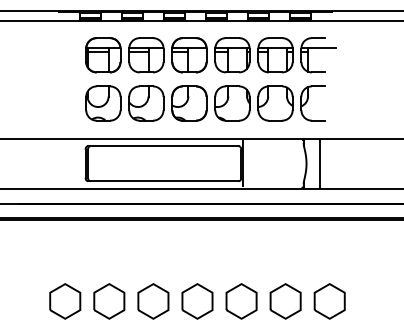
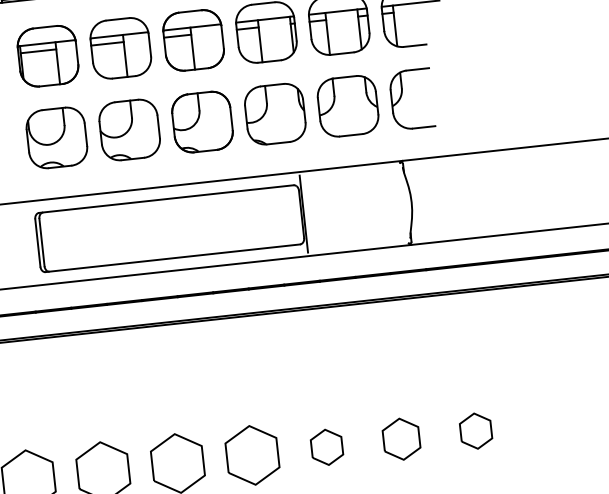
line: (319, 163) -> (433, 199), removed
part: (241, 301) -> (326, 447), size x0.6
part: (285, 301) -> (401, 439), size x0.7
part: (329, 301) -> (475, 431), size x0.6

